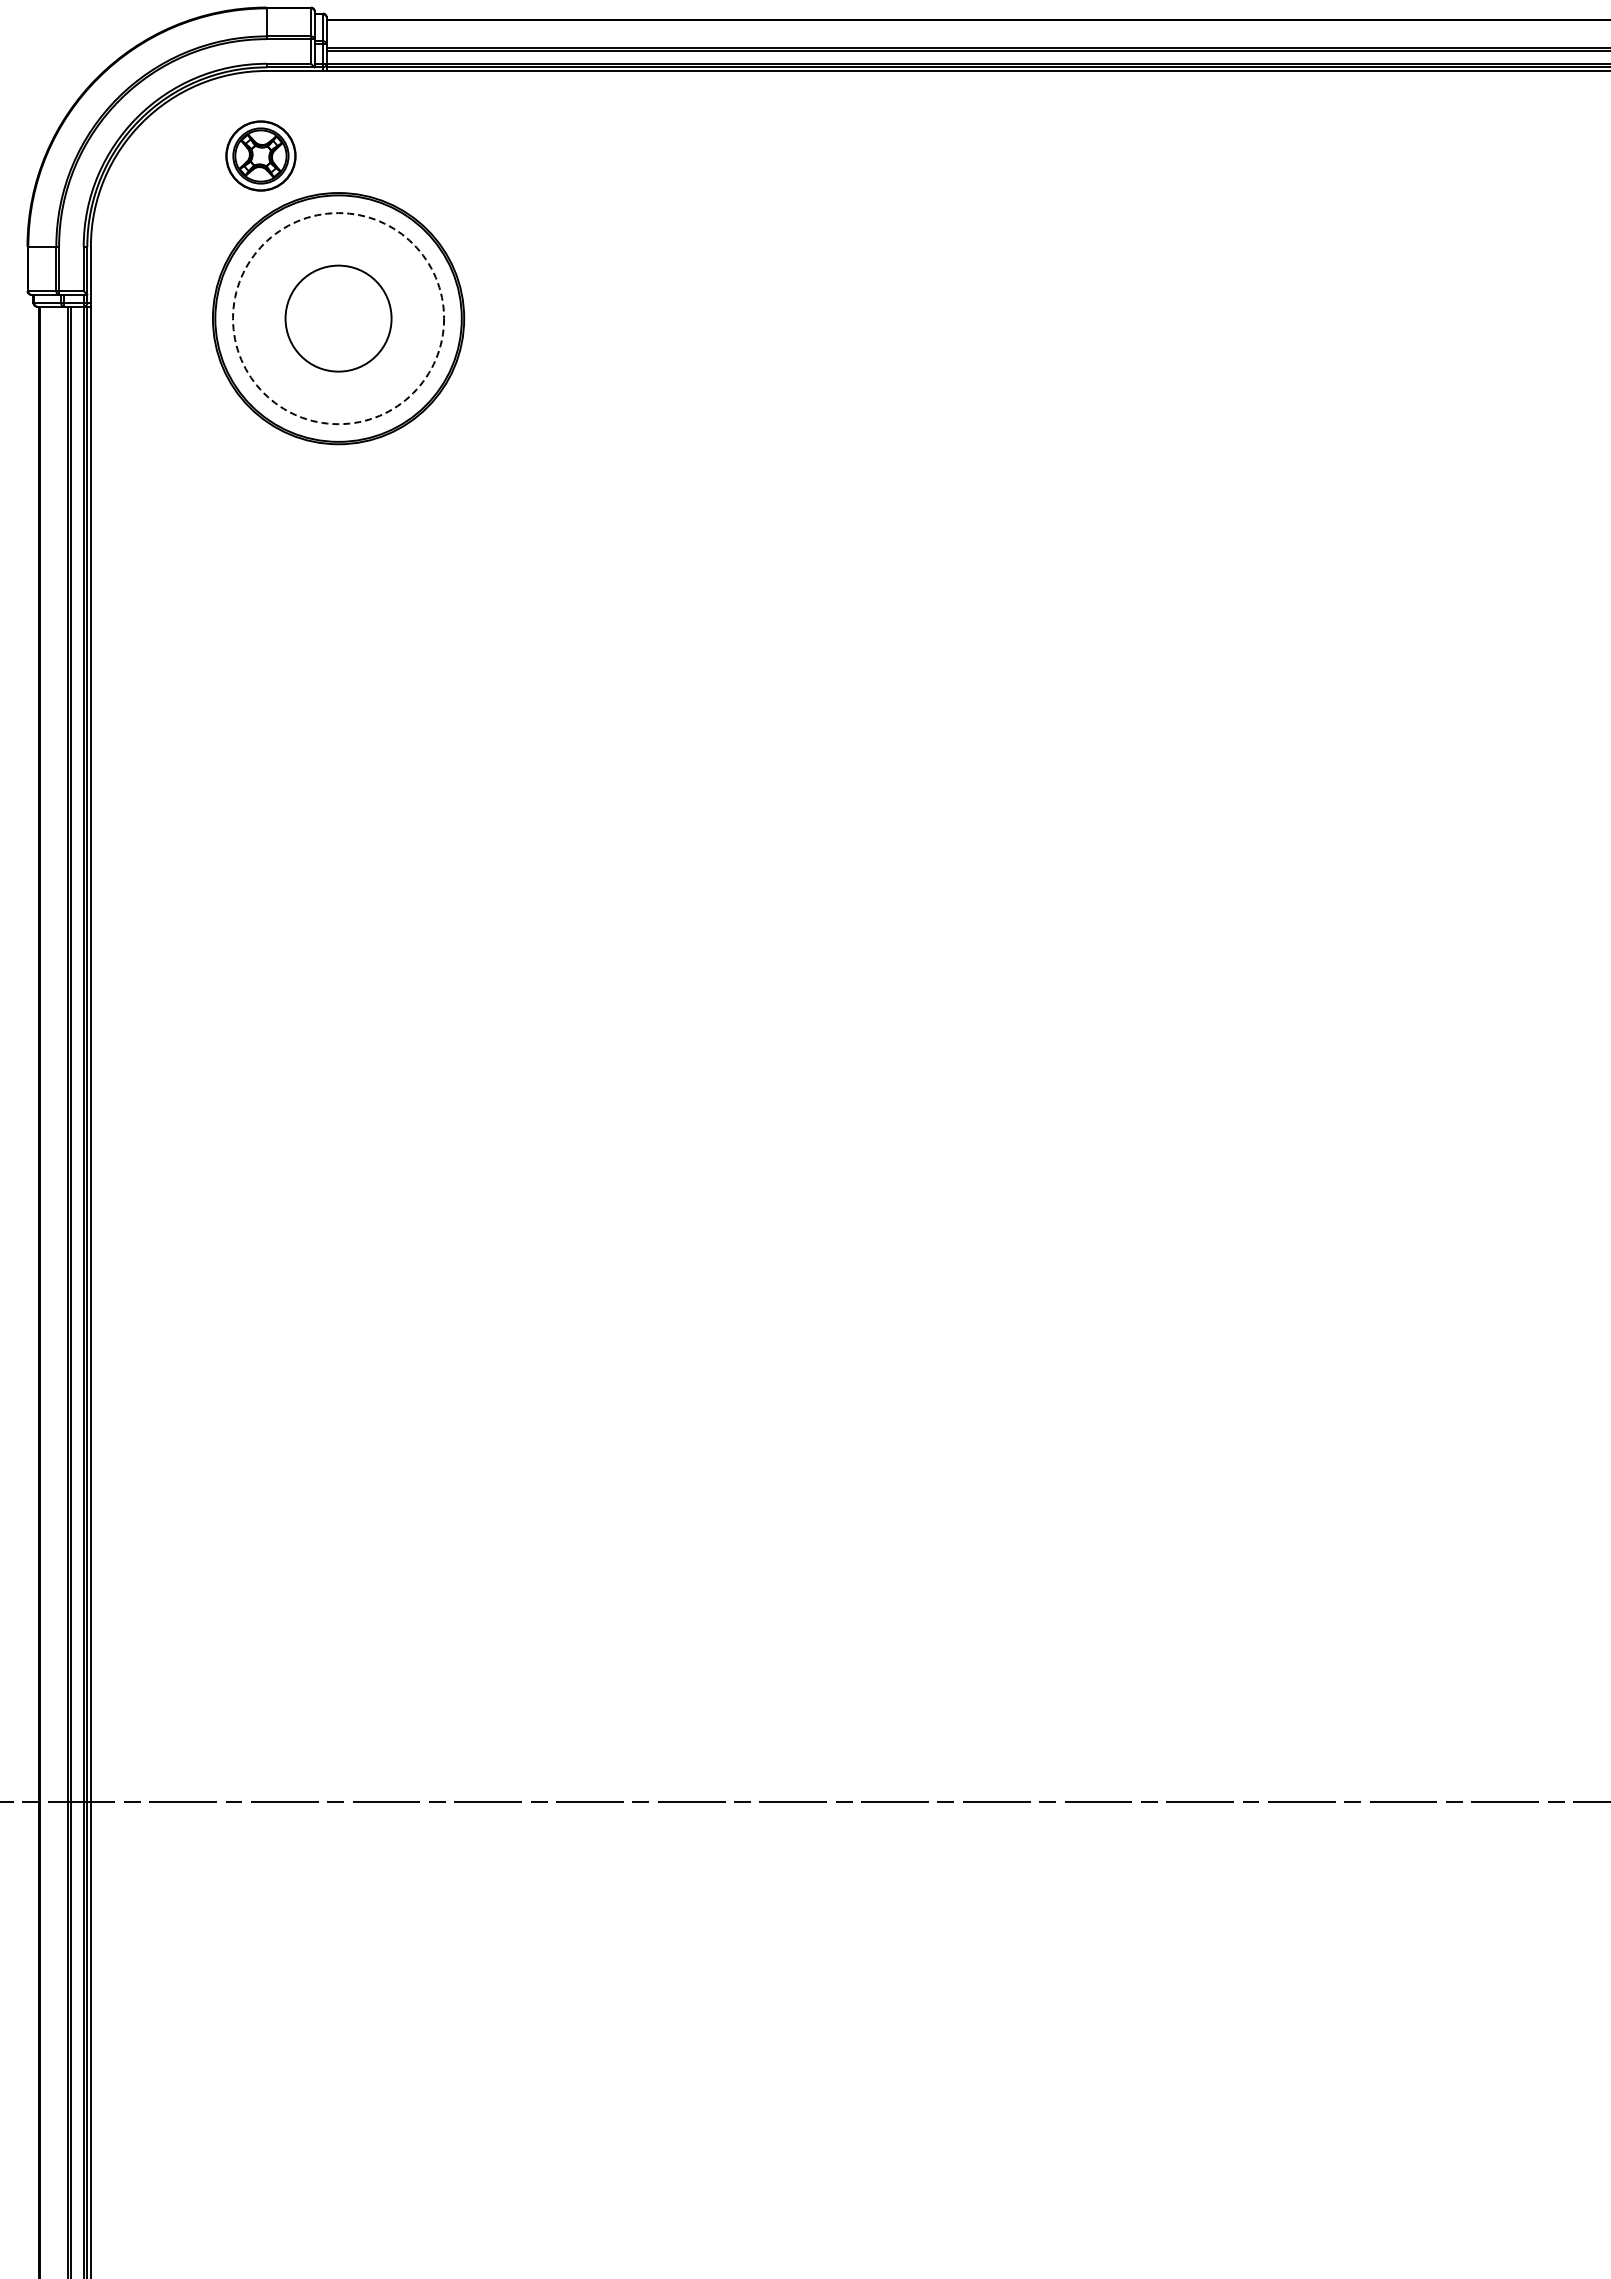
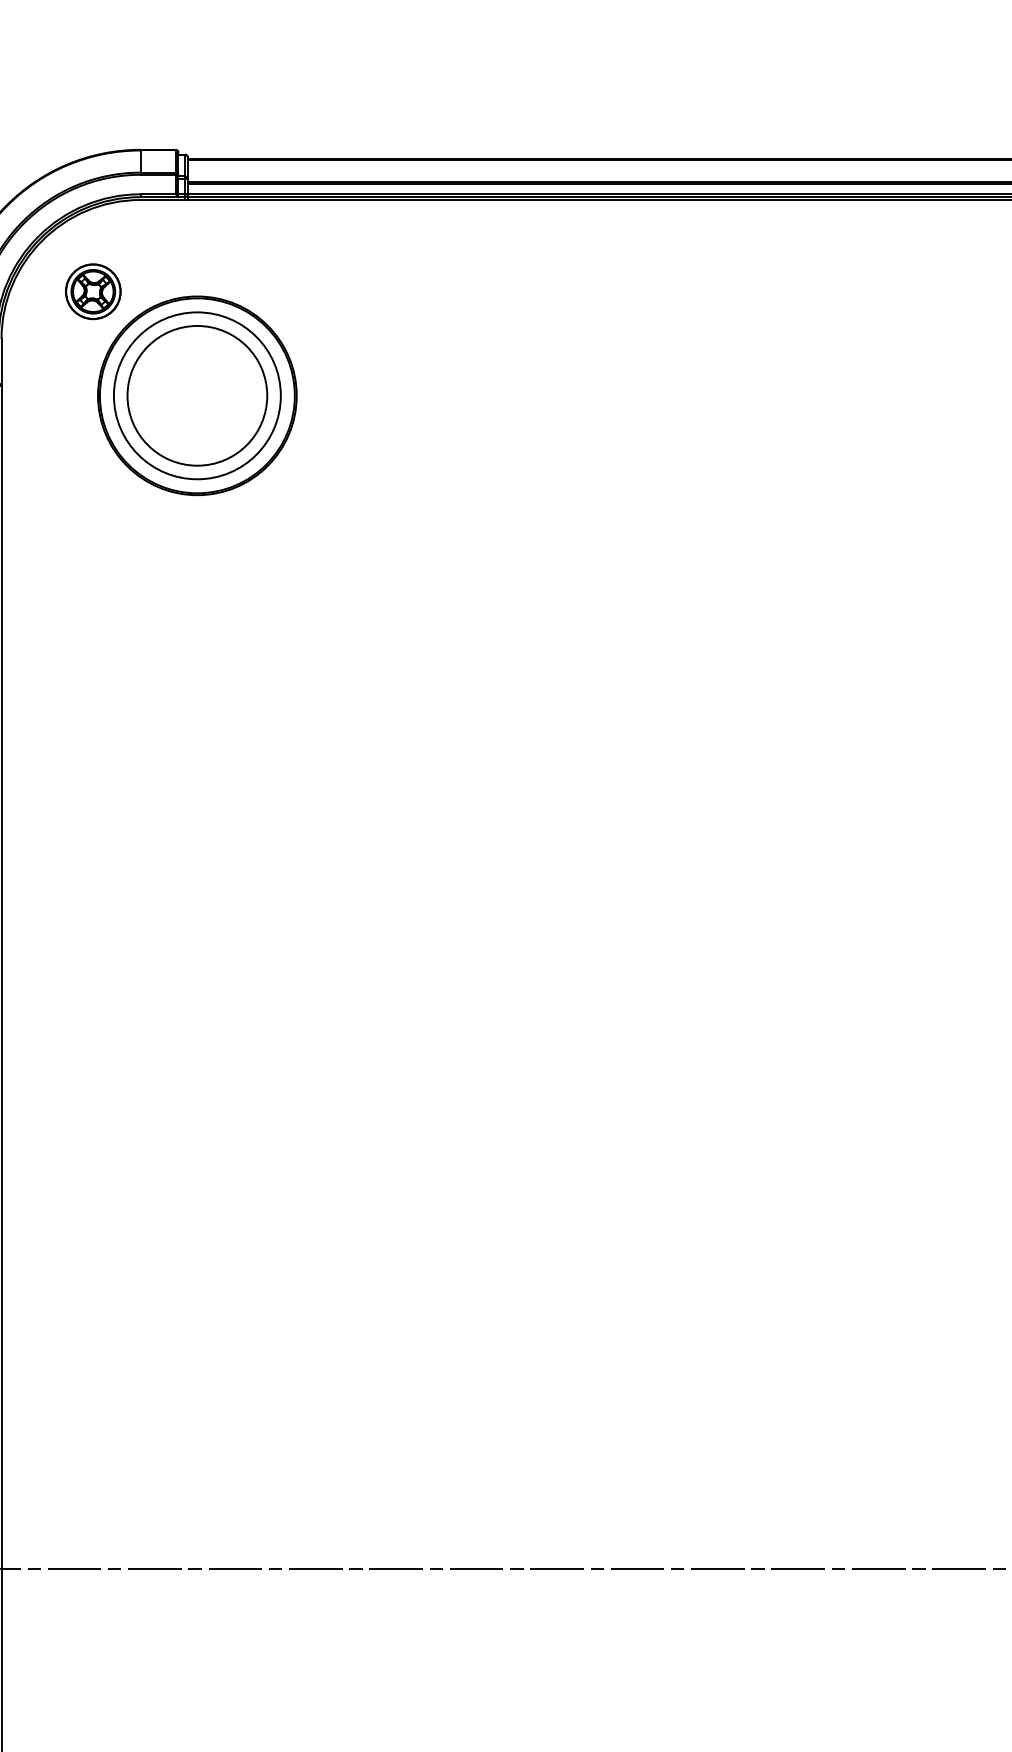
part: (260, 155) -> (92, 291), moved
circle: (338, 318) -> (197, 395), dashed -> solid
circle: (338, 318) -> (197, 395), size x1.67

